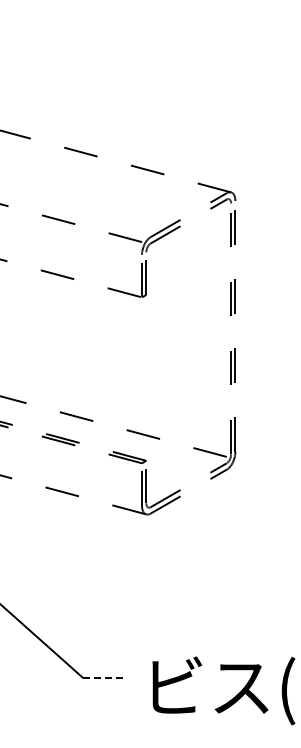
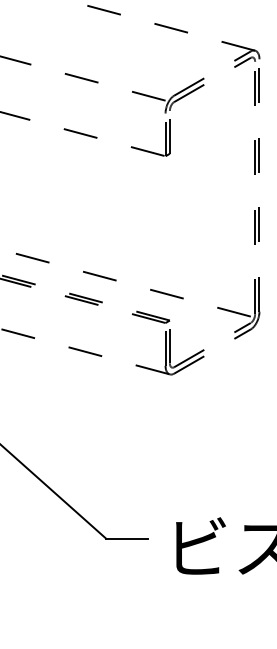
line: (103, 677) -> (126, 538), dashed -> solid

